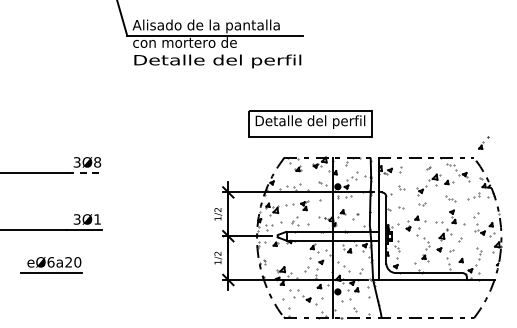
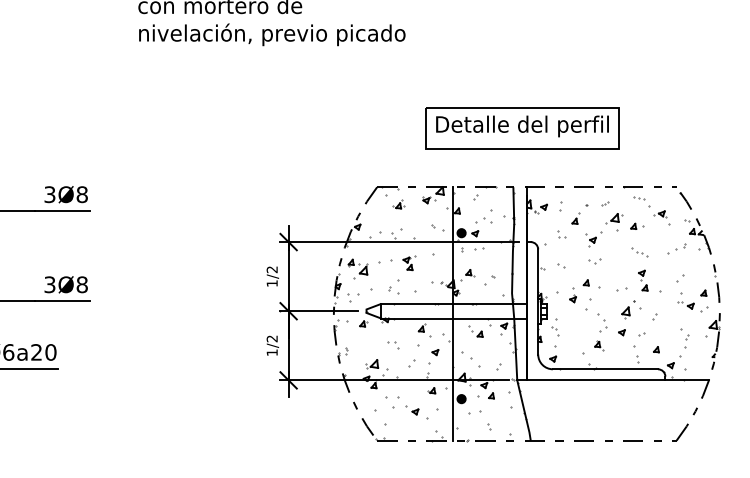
text: (217, 61) -> (271, 35), Detalle del perfil -> nivelación, previo picado
part: (310, 123) -> (522, 128), moved
part: (483, 142) -> (579, 213), moved
line: (85, 172) -> (63, 210), dashed -> solid
text: (97, 219) -> (82, 284), 3Ø1 -> 3Ø8
part: (294, 257) -> (393, 344), added

